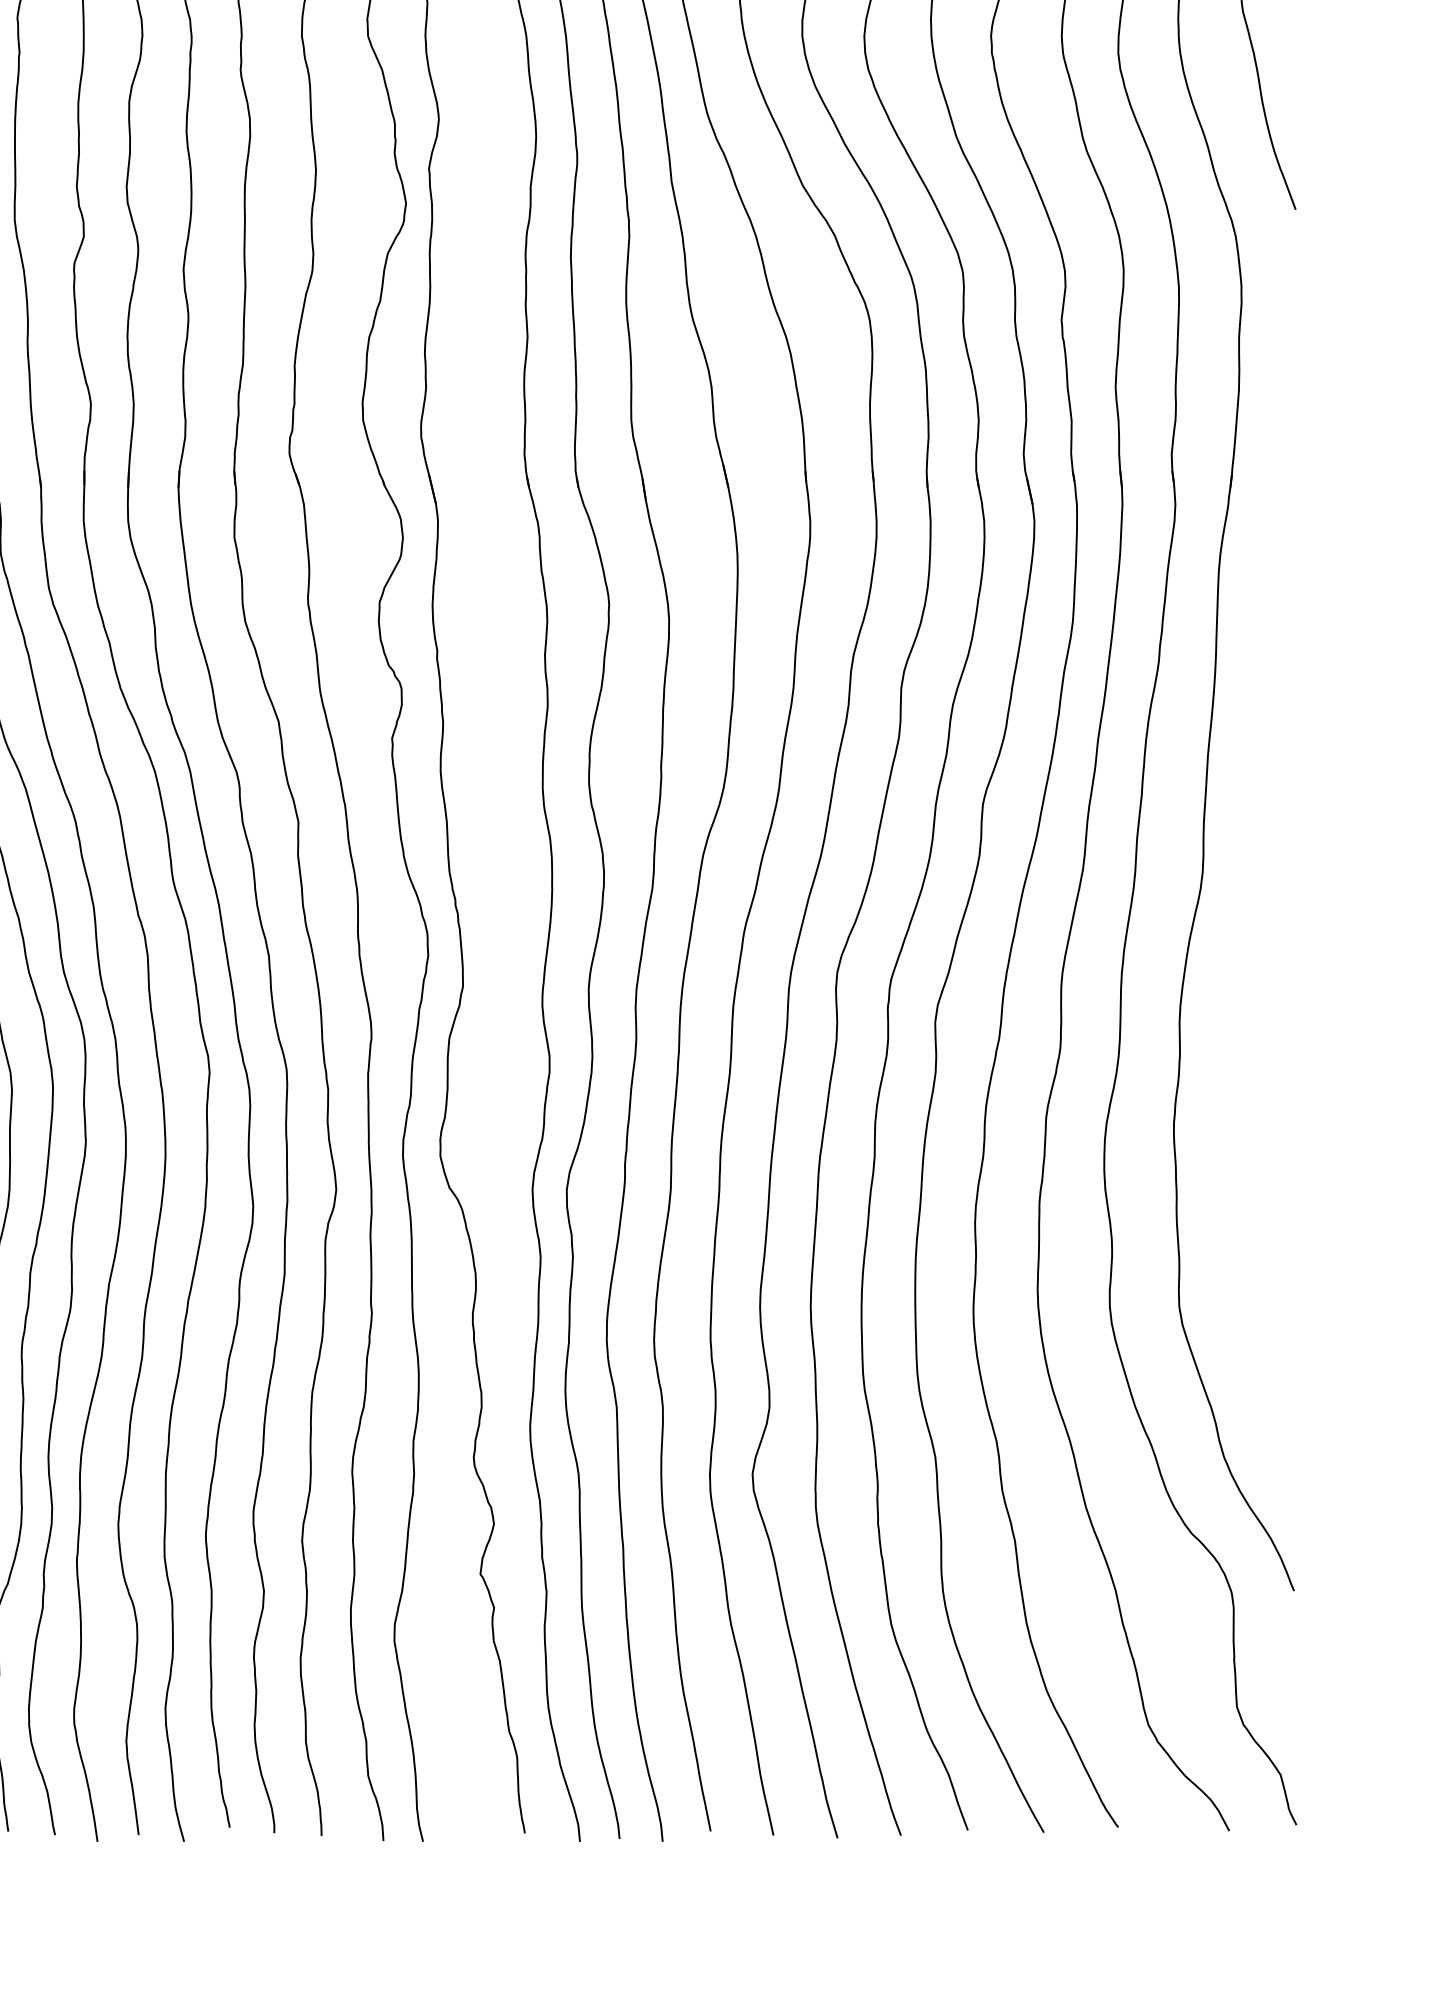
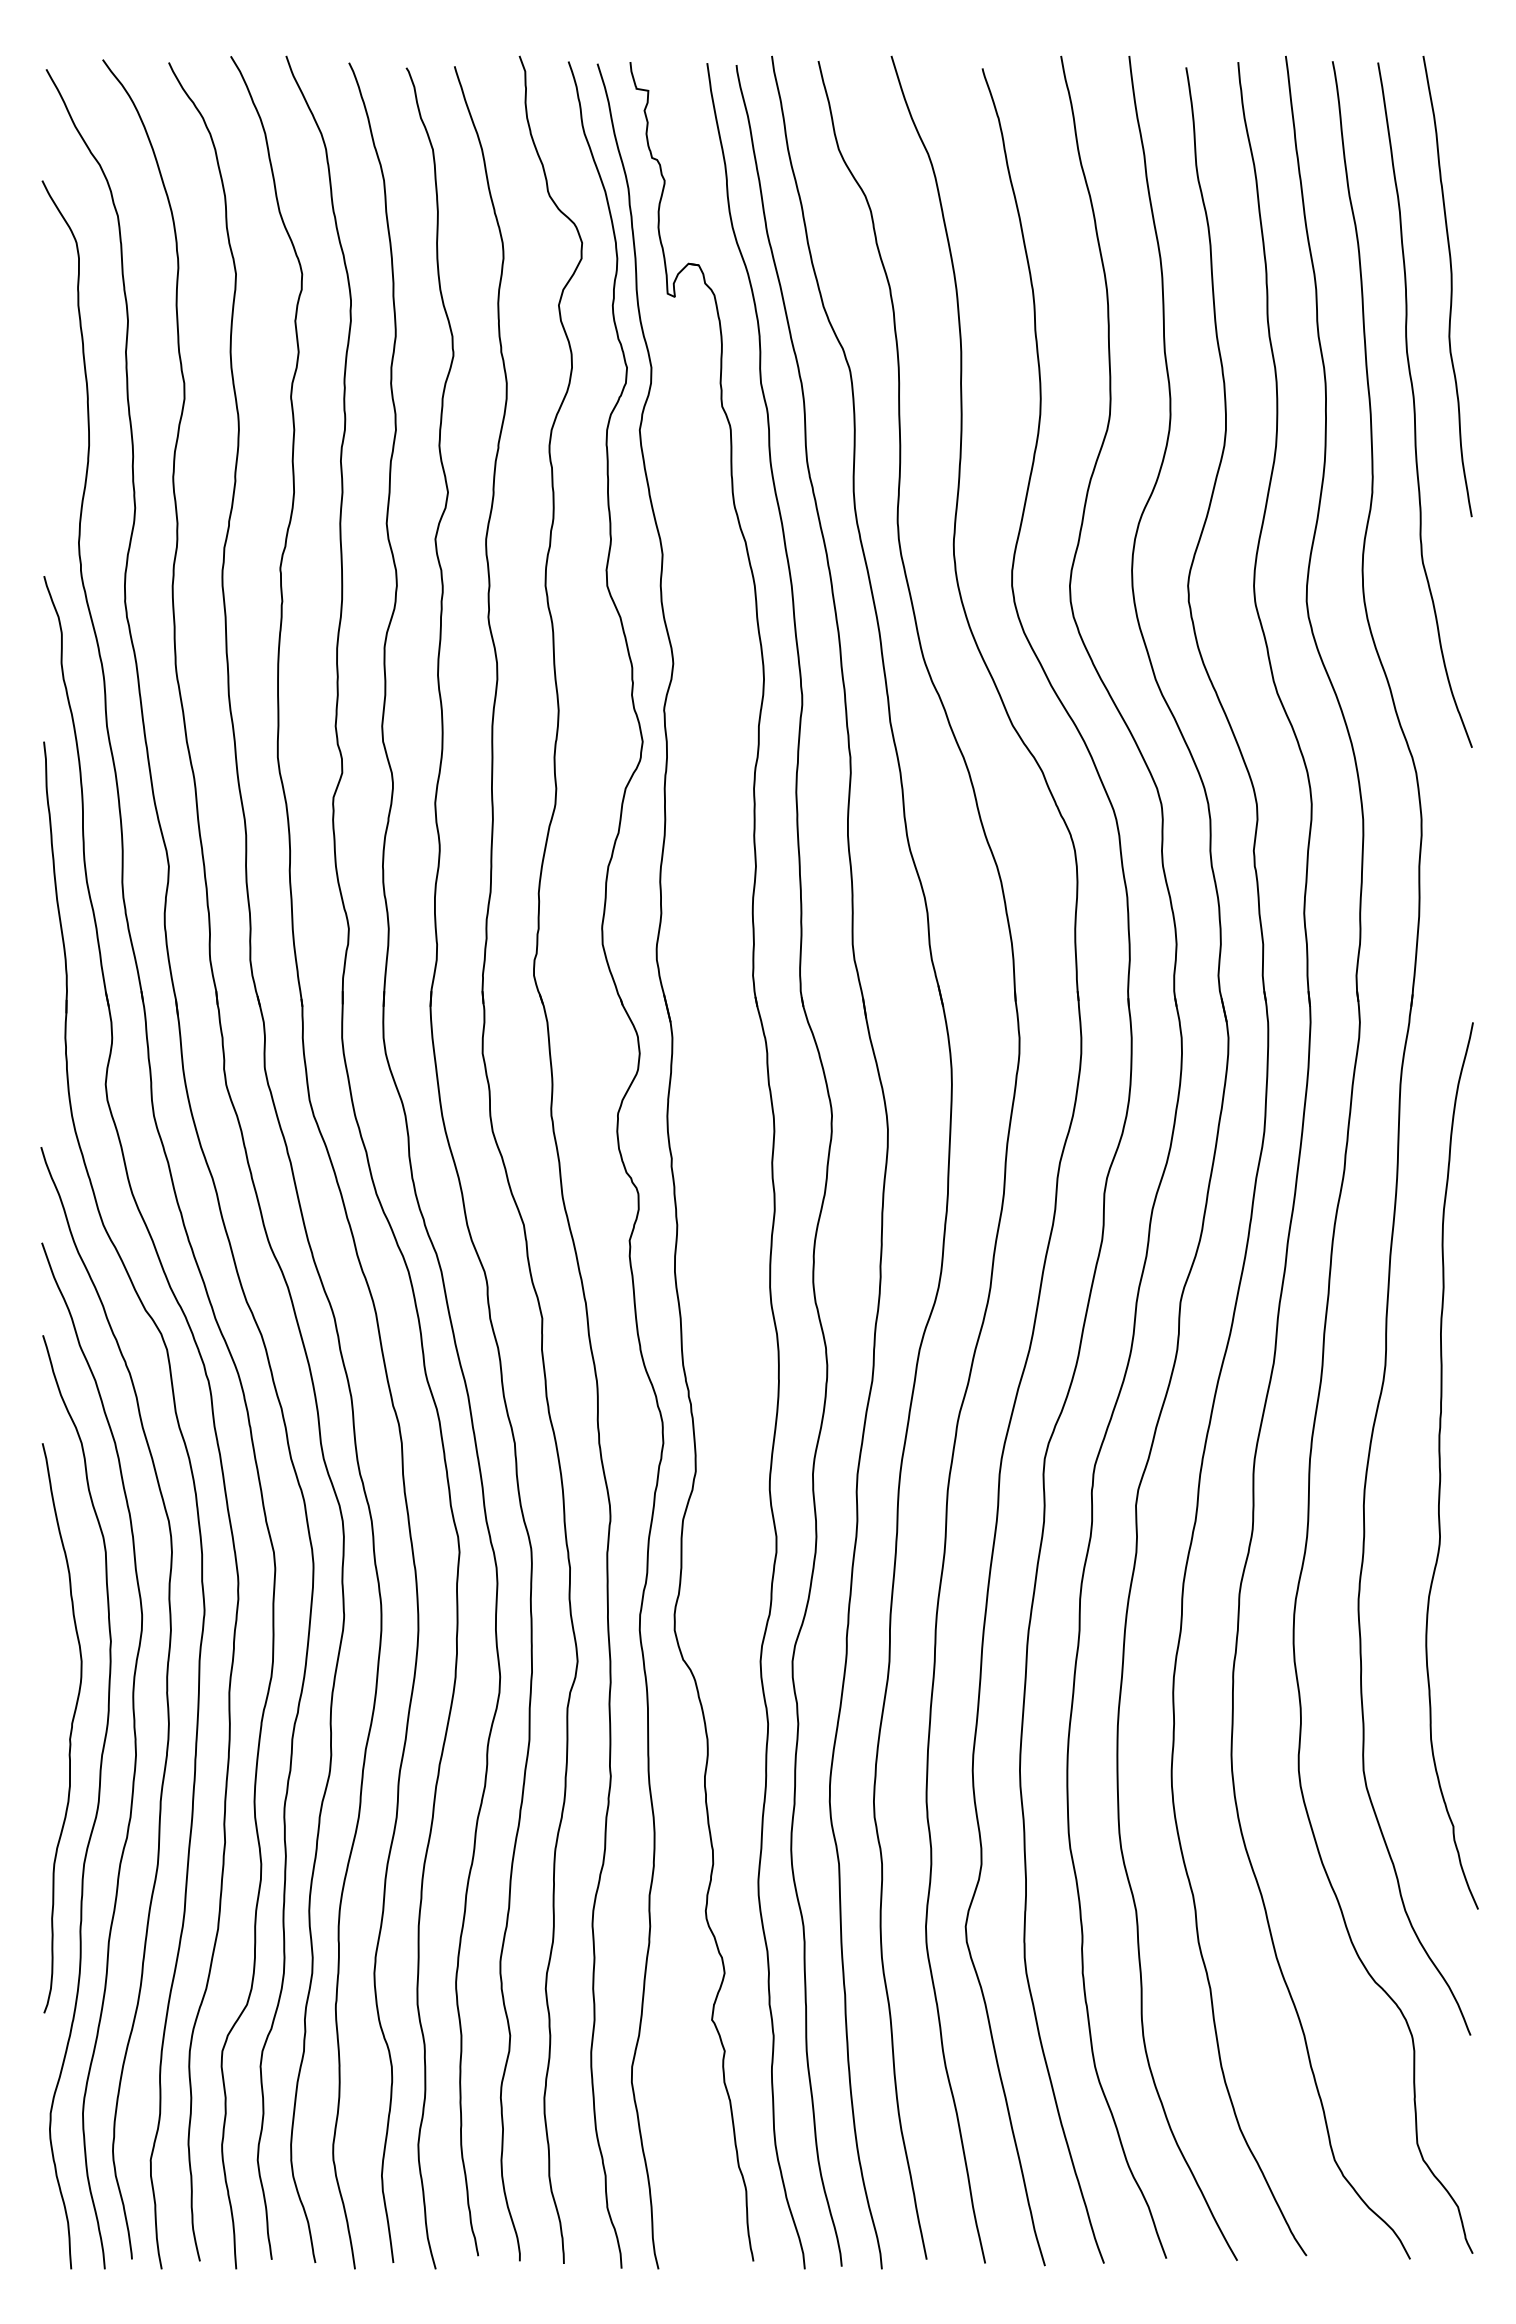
curve: (1261, 979) -> (1440, 1465), added

